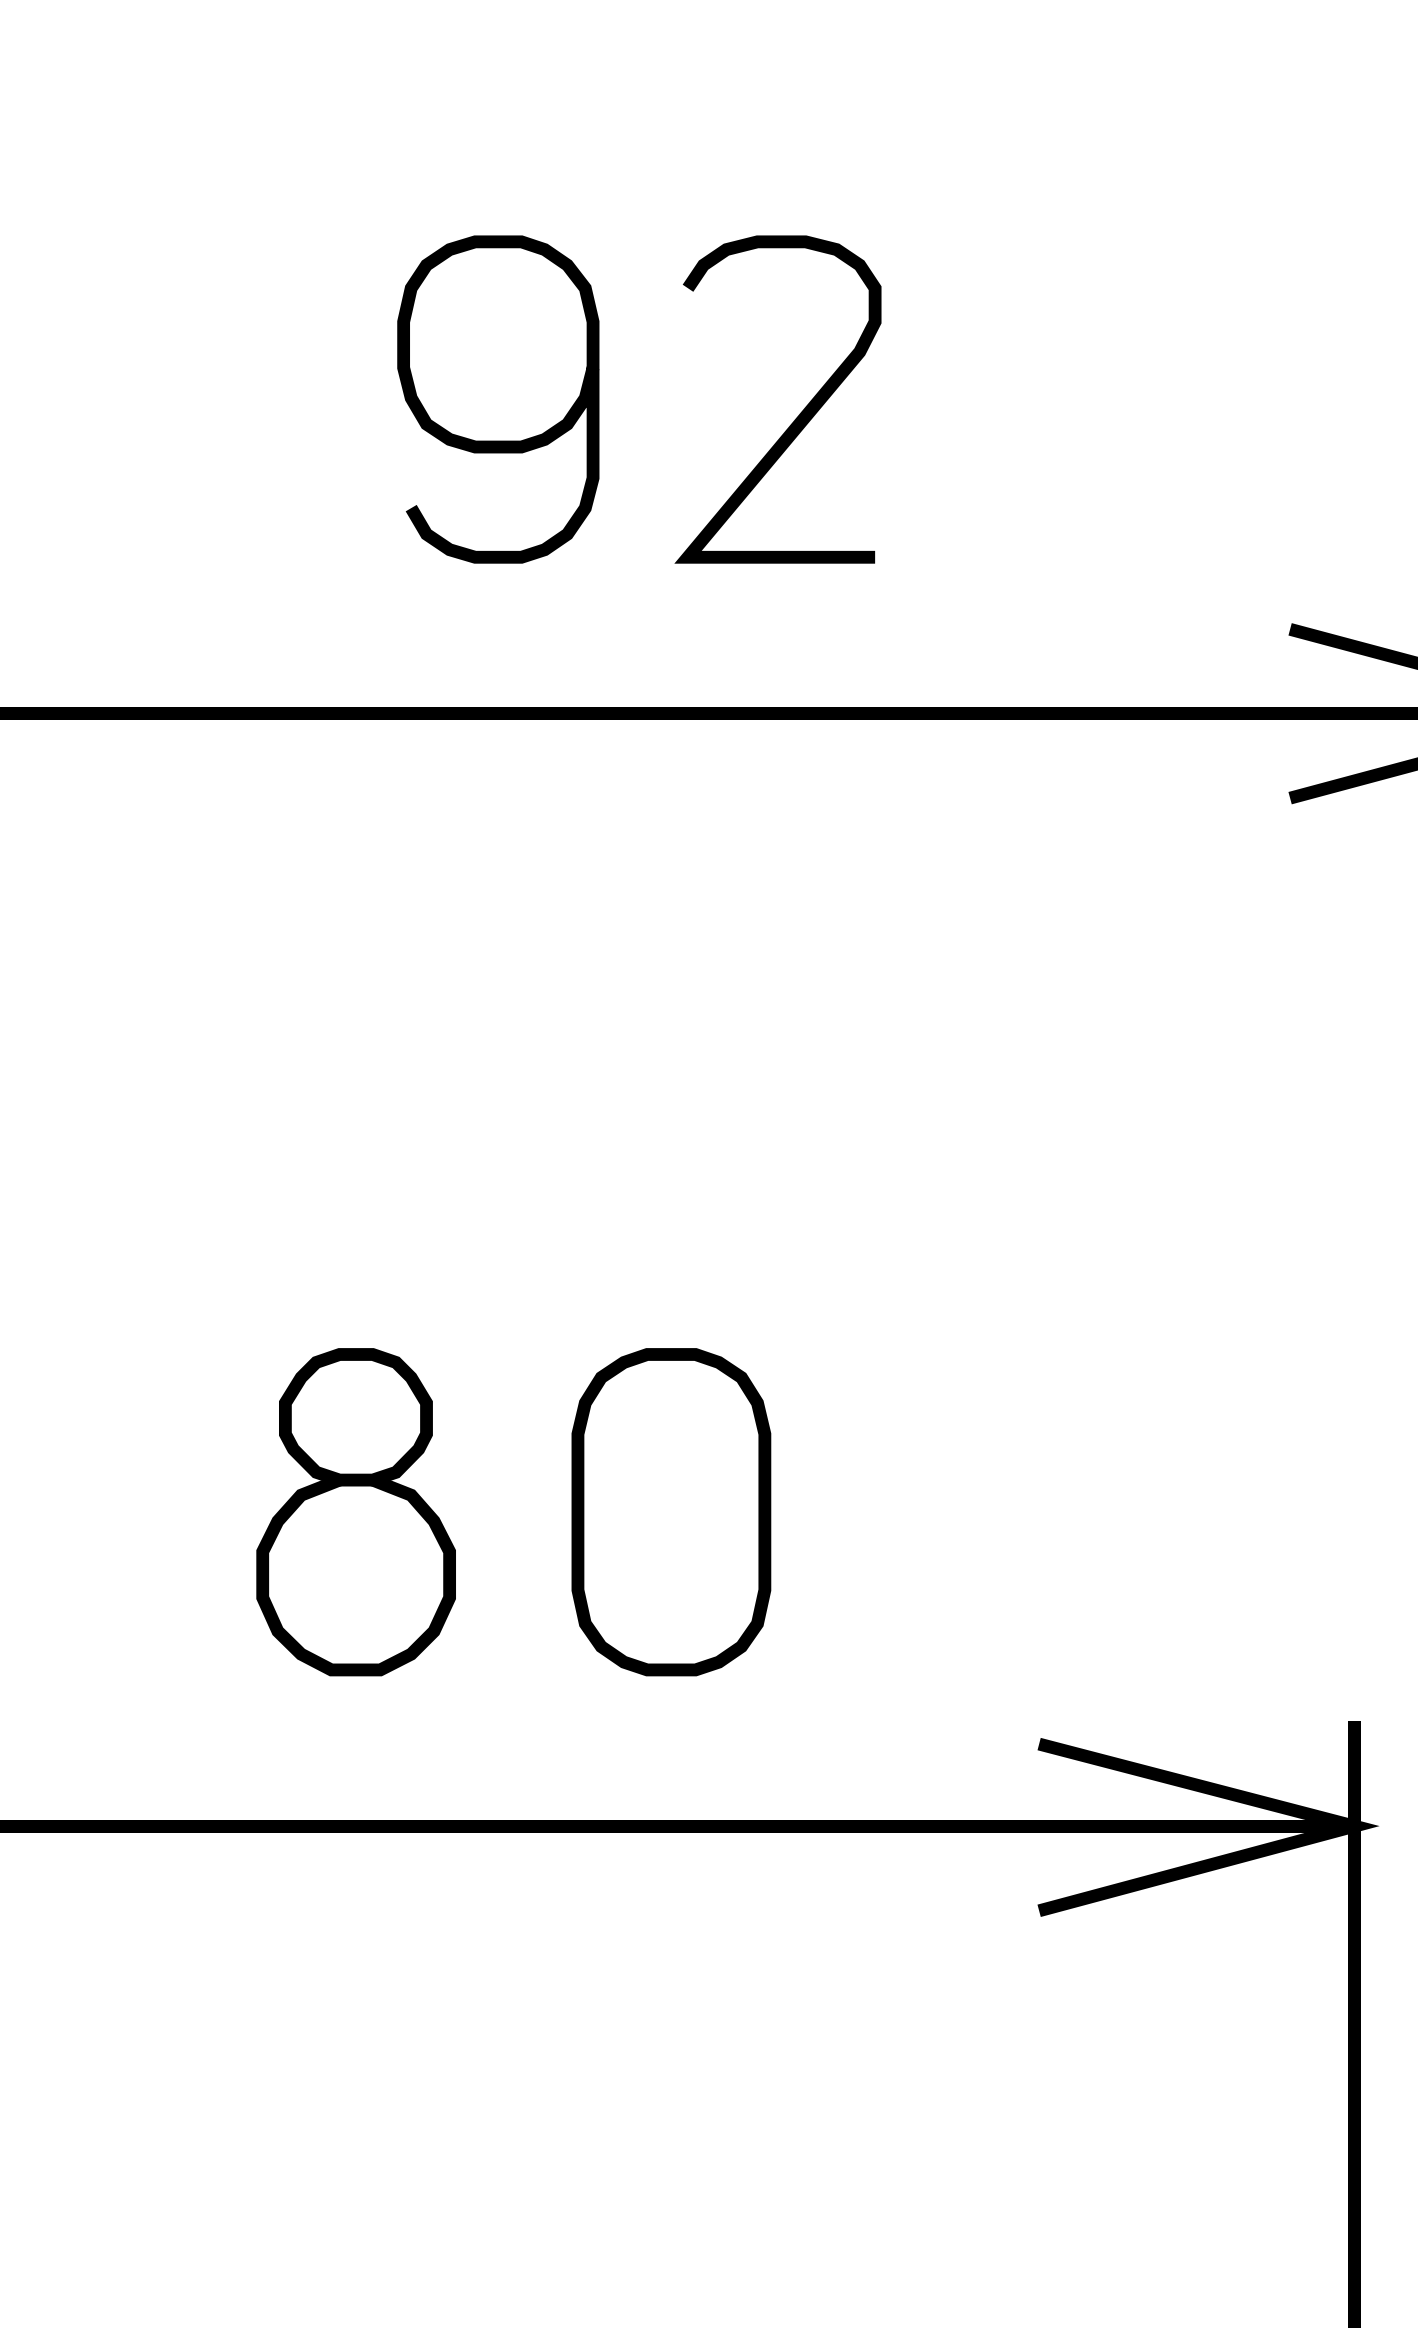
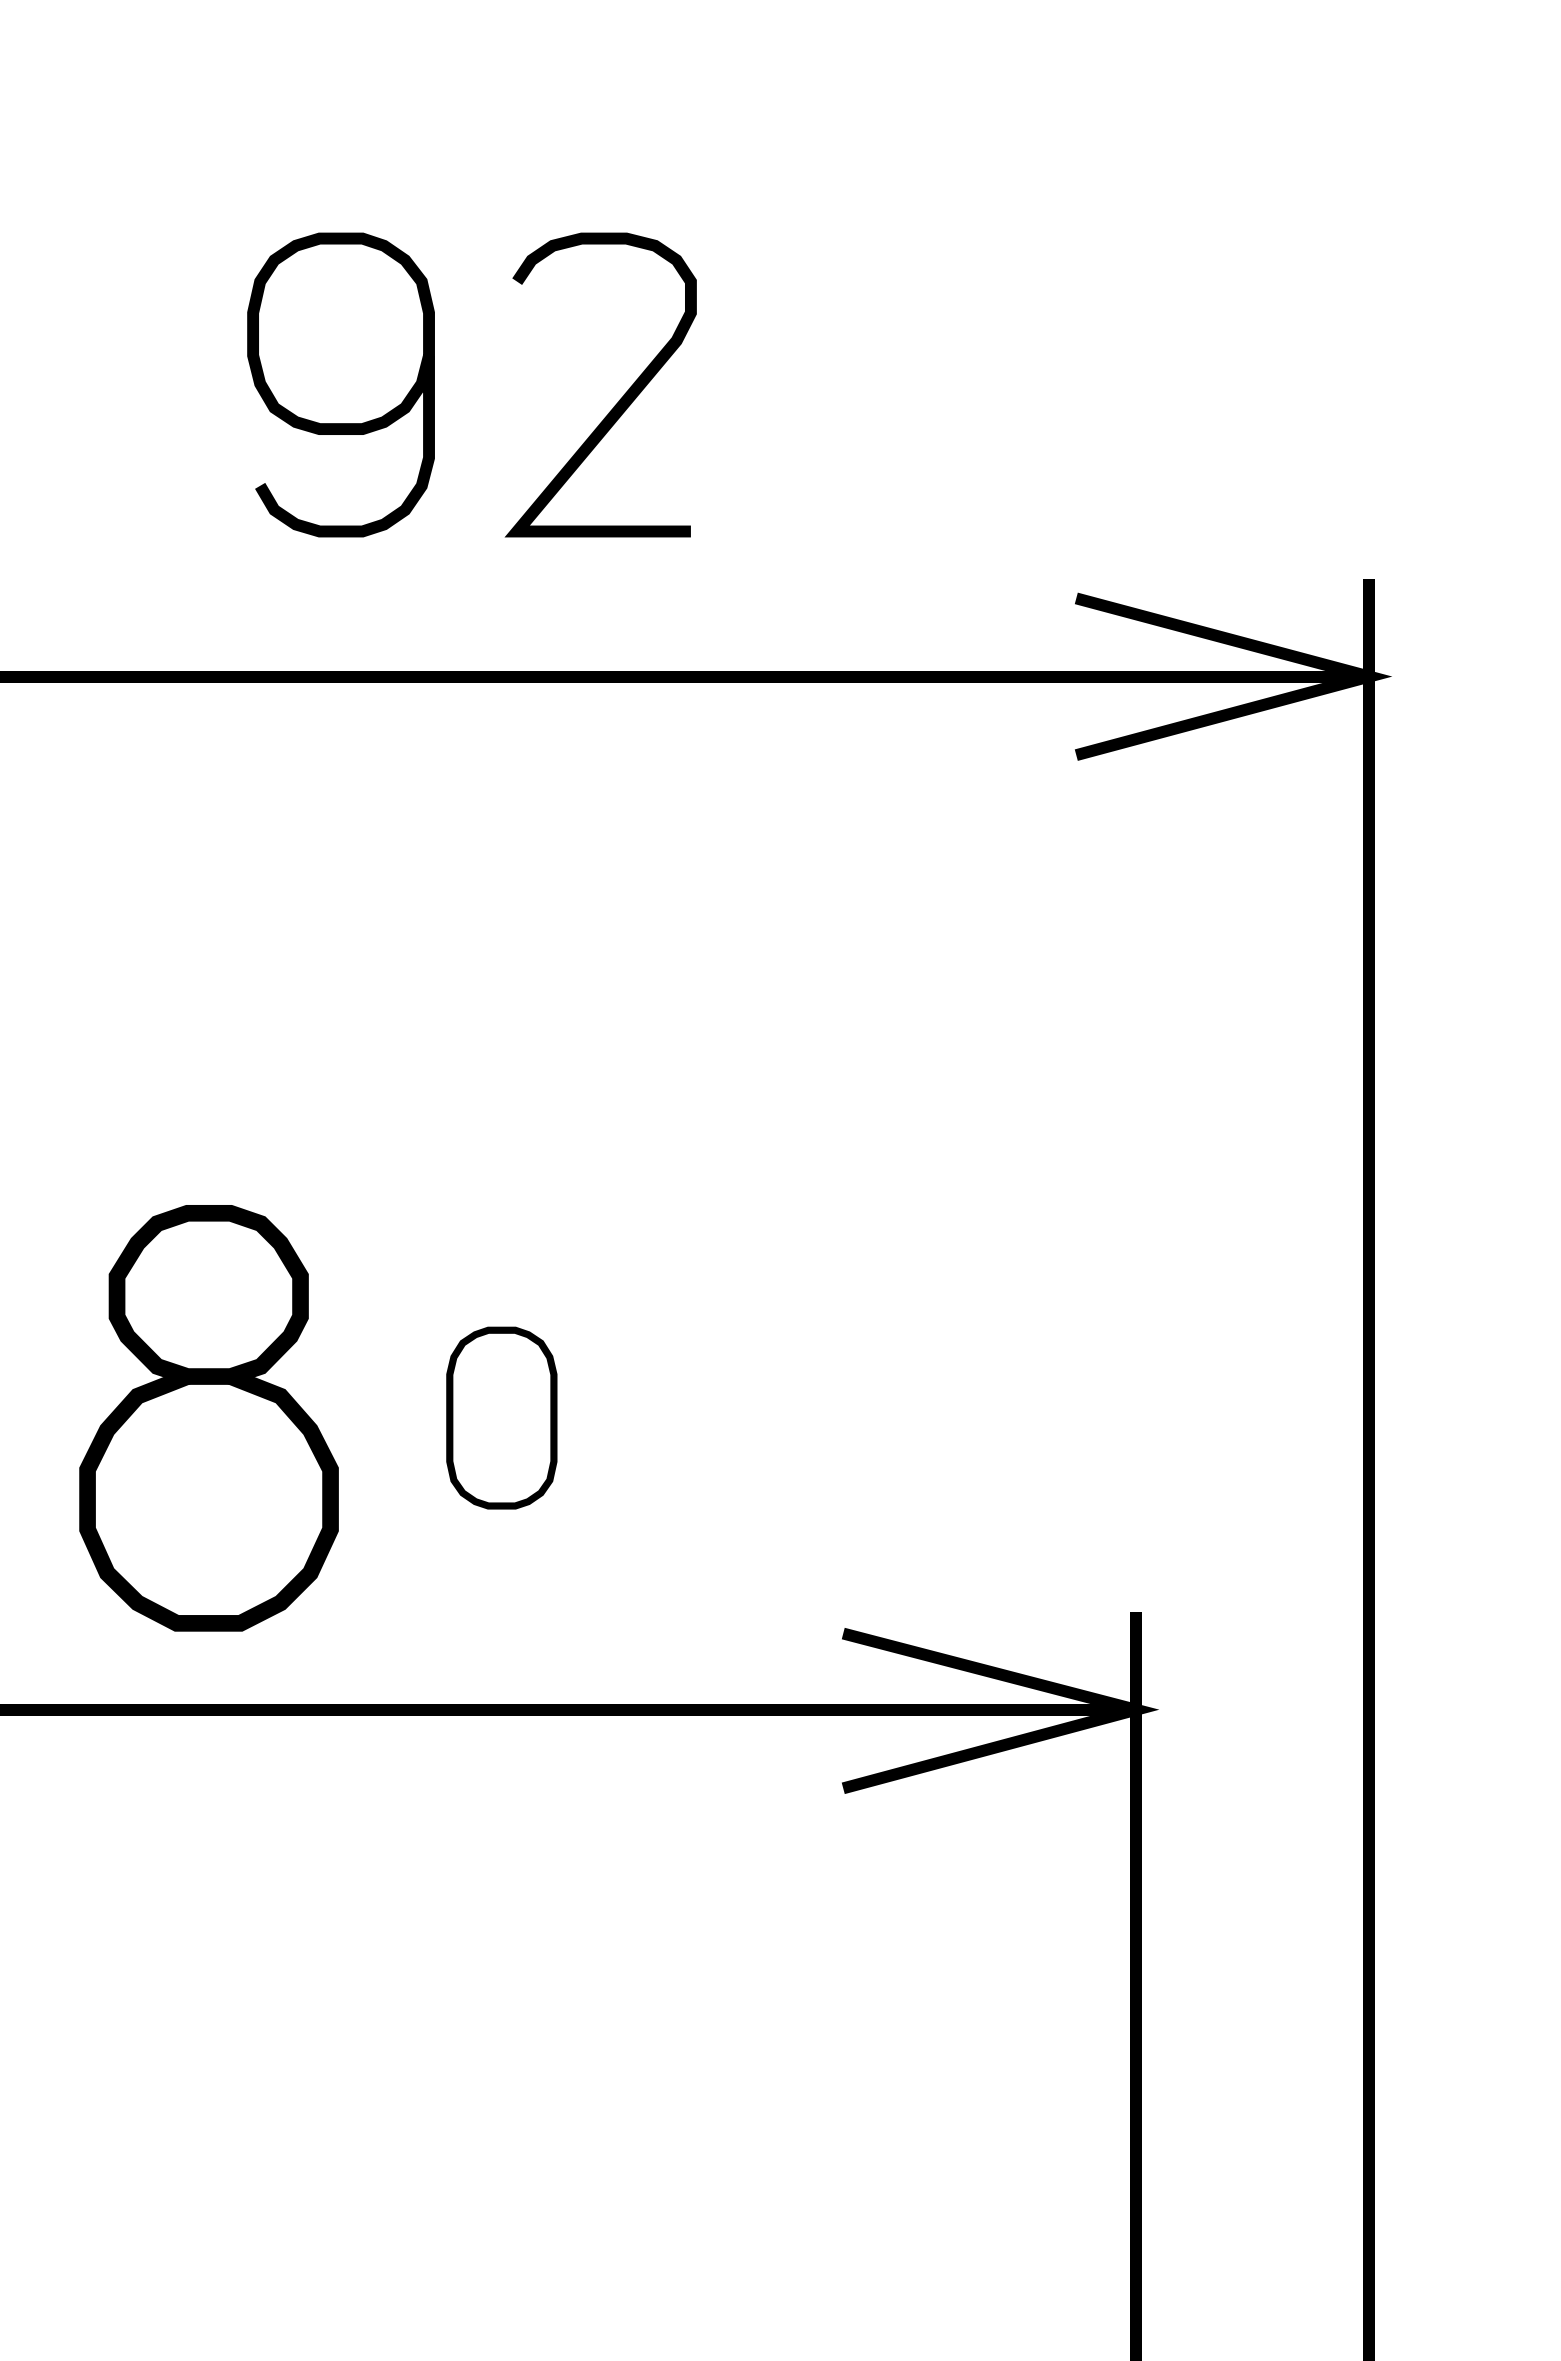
part: (355, 1511) -> (208, 1417), size x1.4
part: (671, 1511) -> (501, 1417), size x0.6

